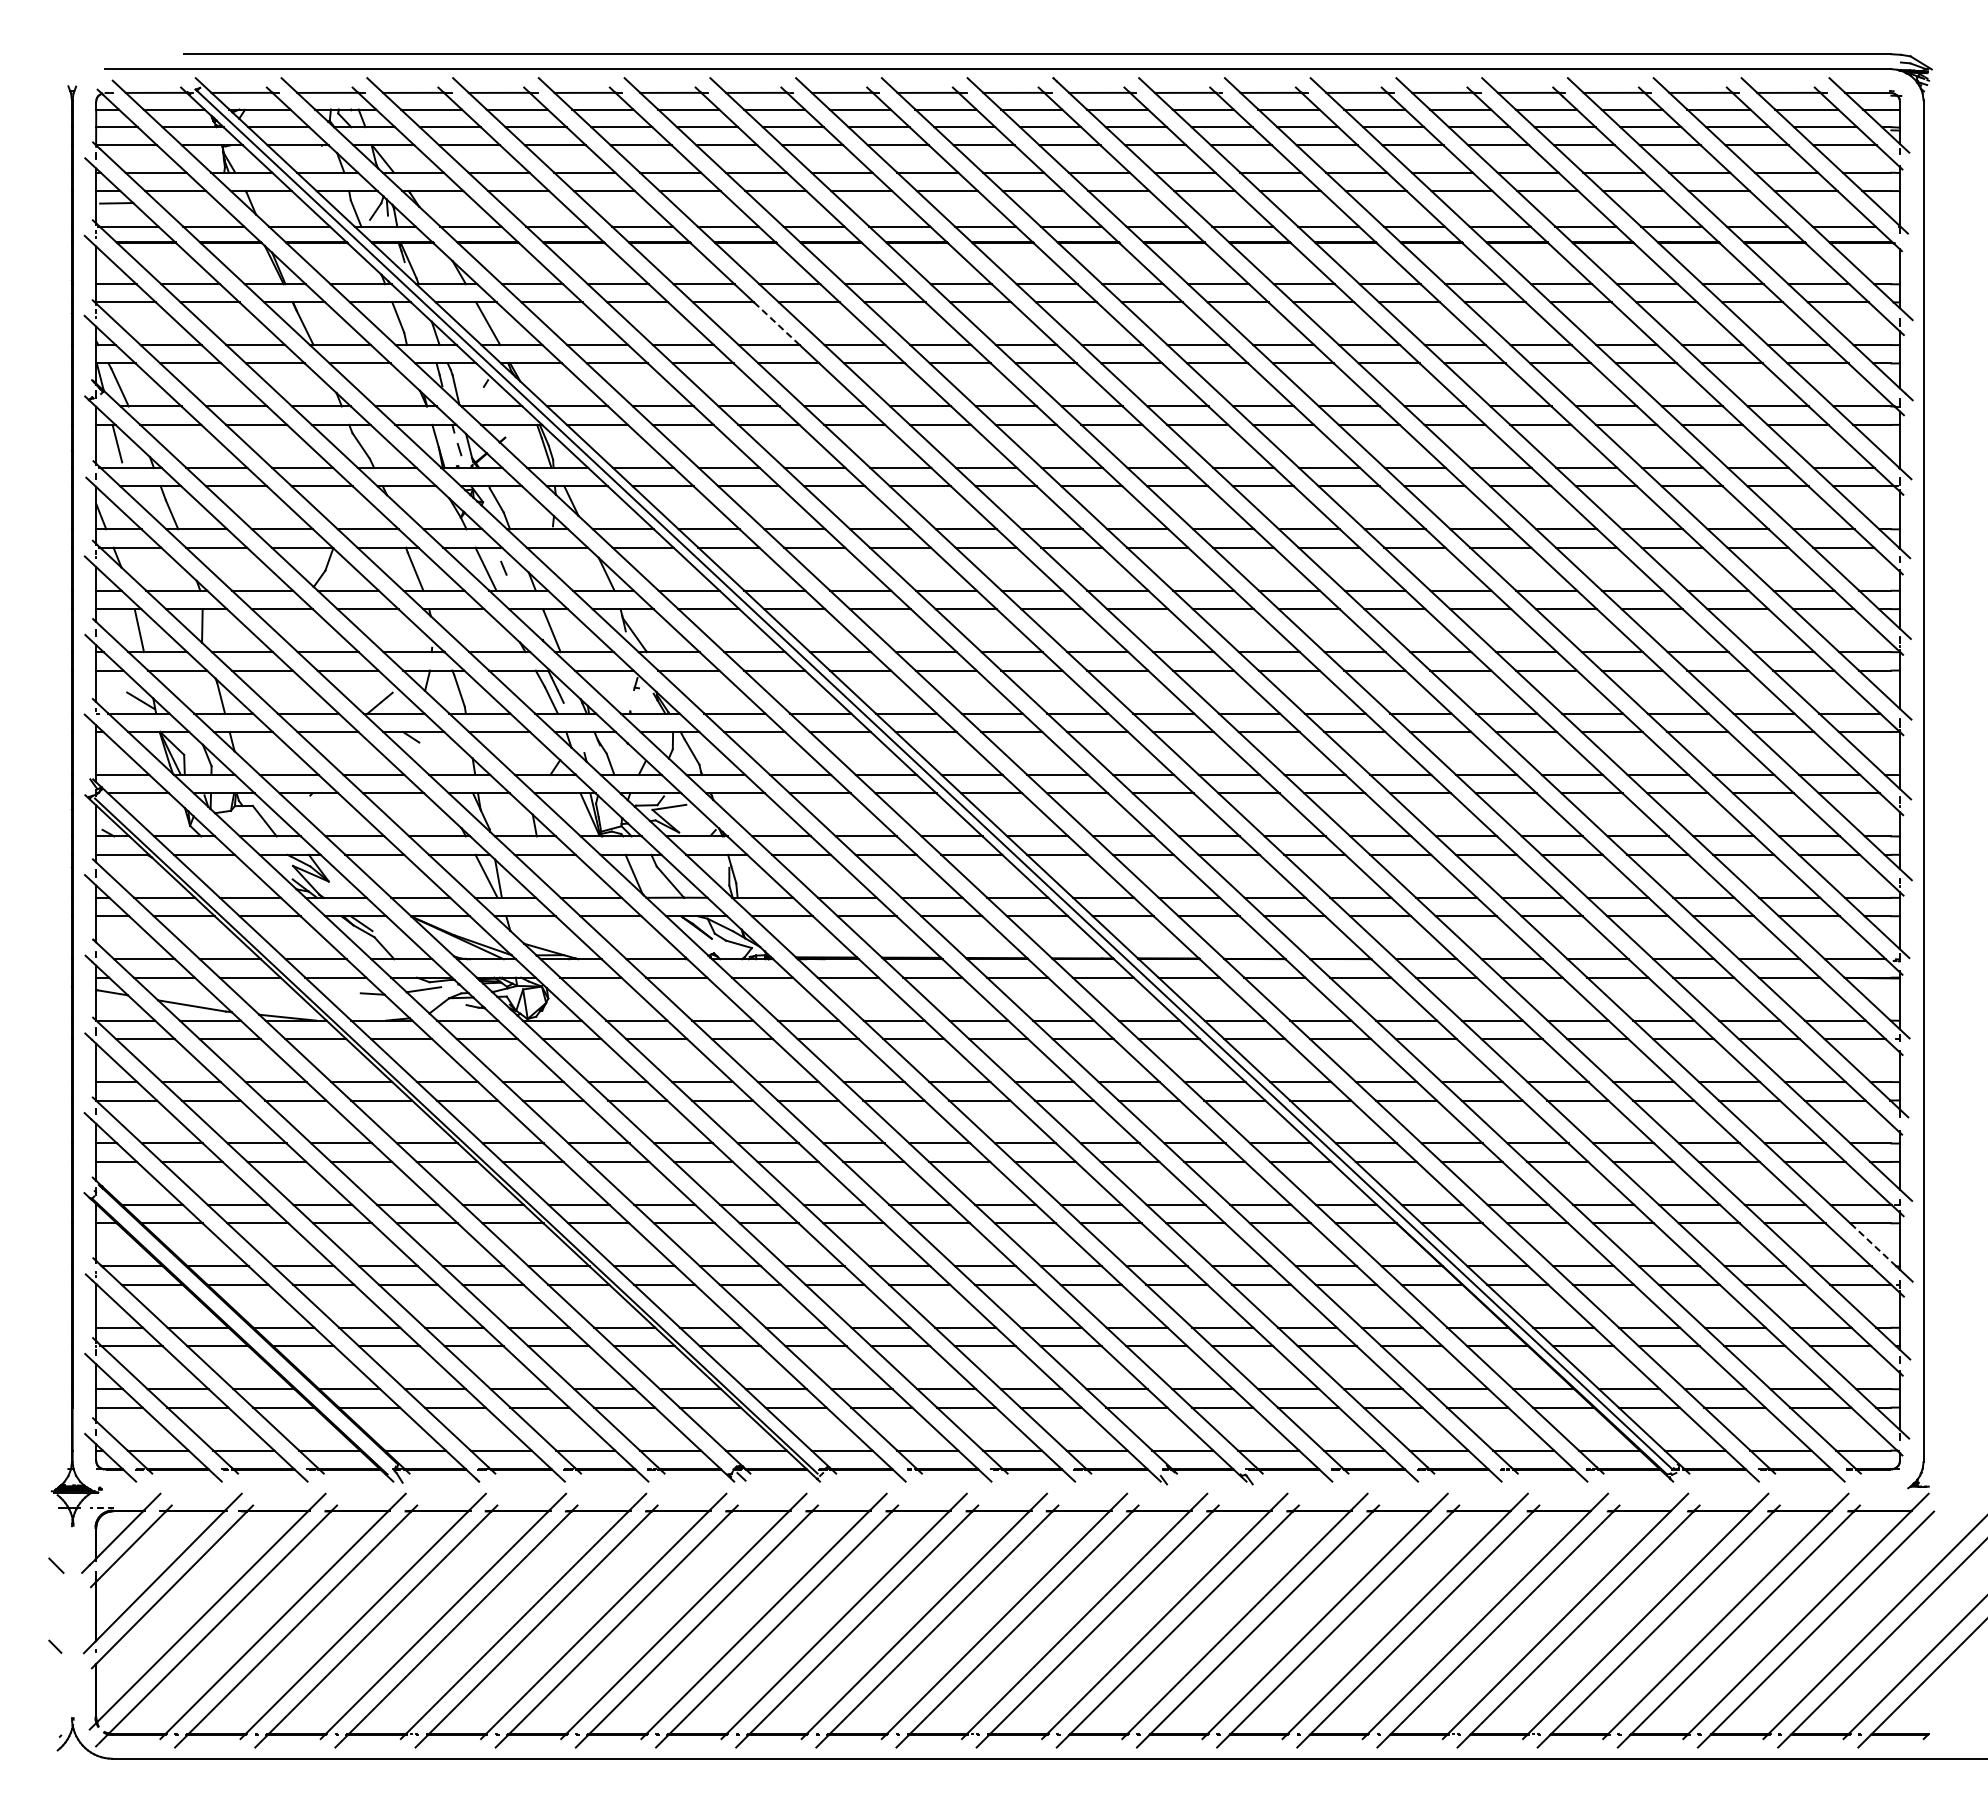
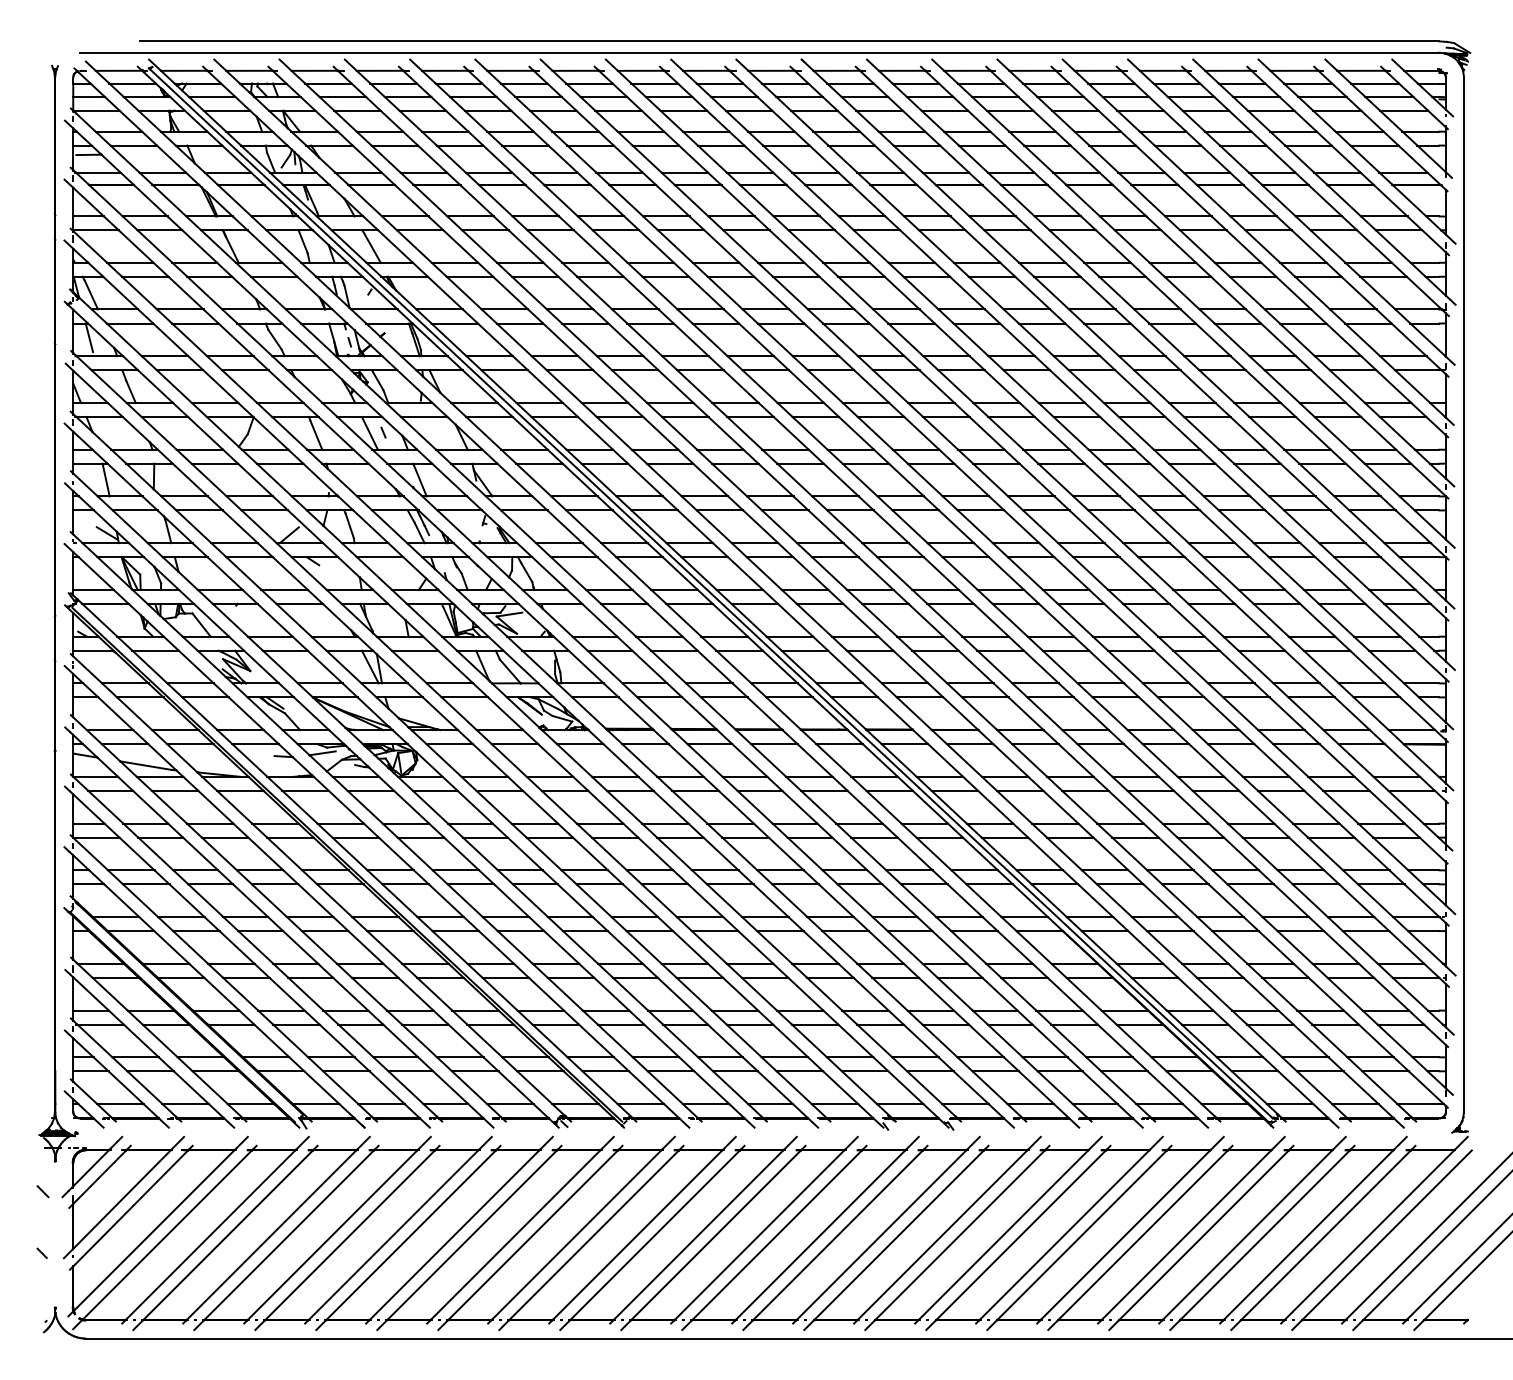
line: (777, 324) -> (591, 247), dashed -> solid
line: (1873, 1244) -> (1425, 947), dashed -> solid

